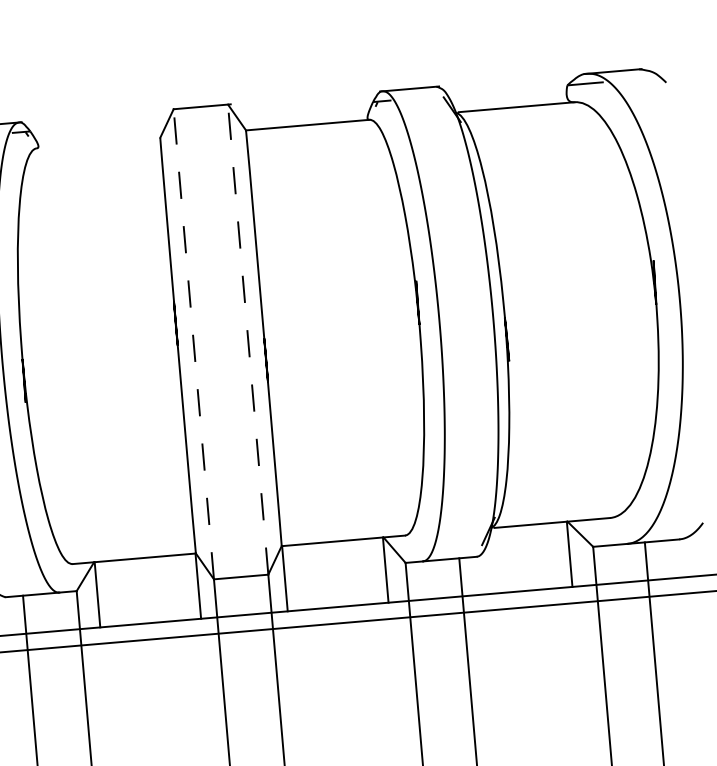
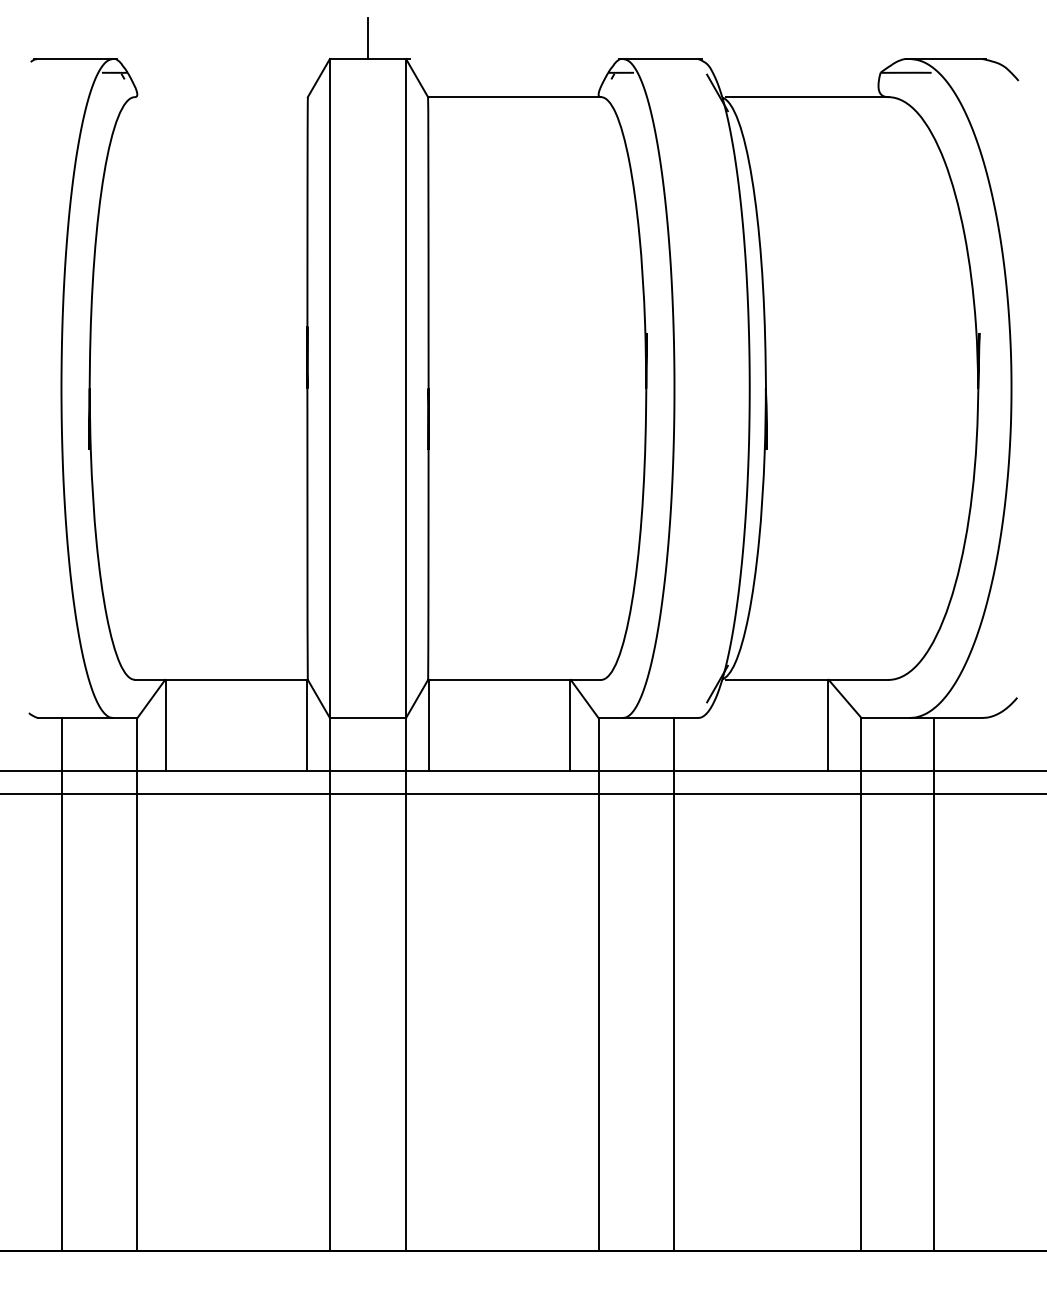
line: (199, 92) -> (368, 38), added
line: (248, 339) -> (406, 388), dashed -> solid
line: (193, 344) -> (329, 388), dashed -> solid

